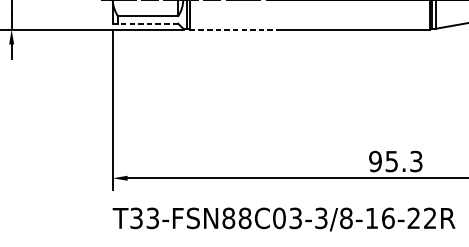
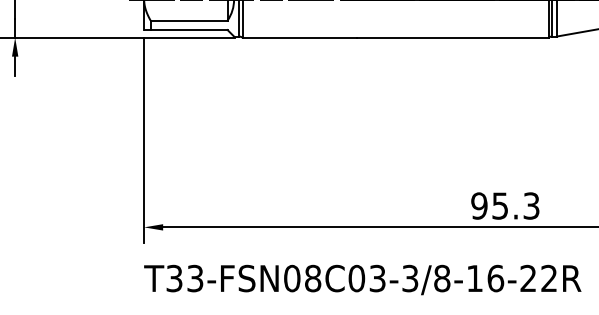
line: (148, 23) -> (189, 30), dashed -> solid
line: (235, 29) -> (300, 37), dashed -> solid
text: (229, 218) -> (292, 278), T33-FSN88C03-3/8-16-22R -> T33-FSN08C03-3/8-16-22R

